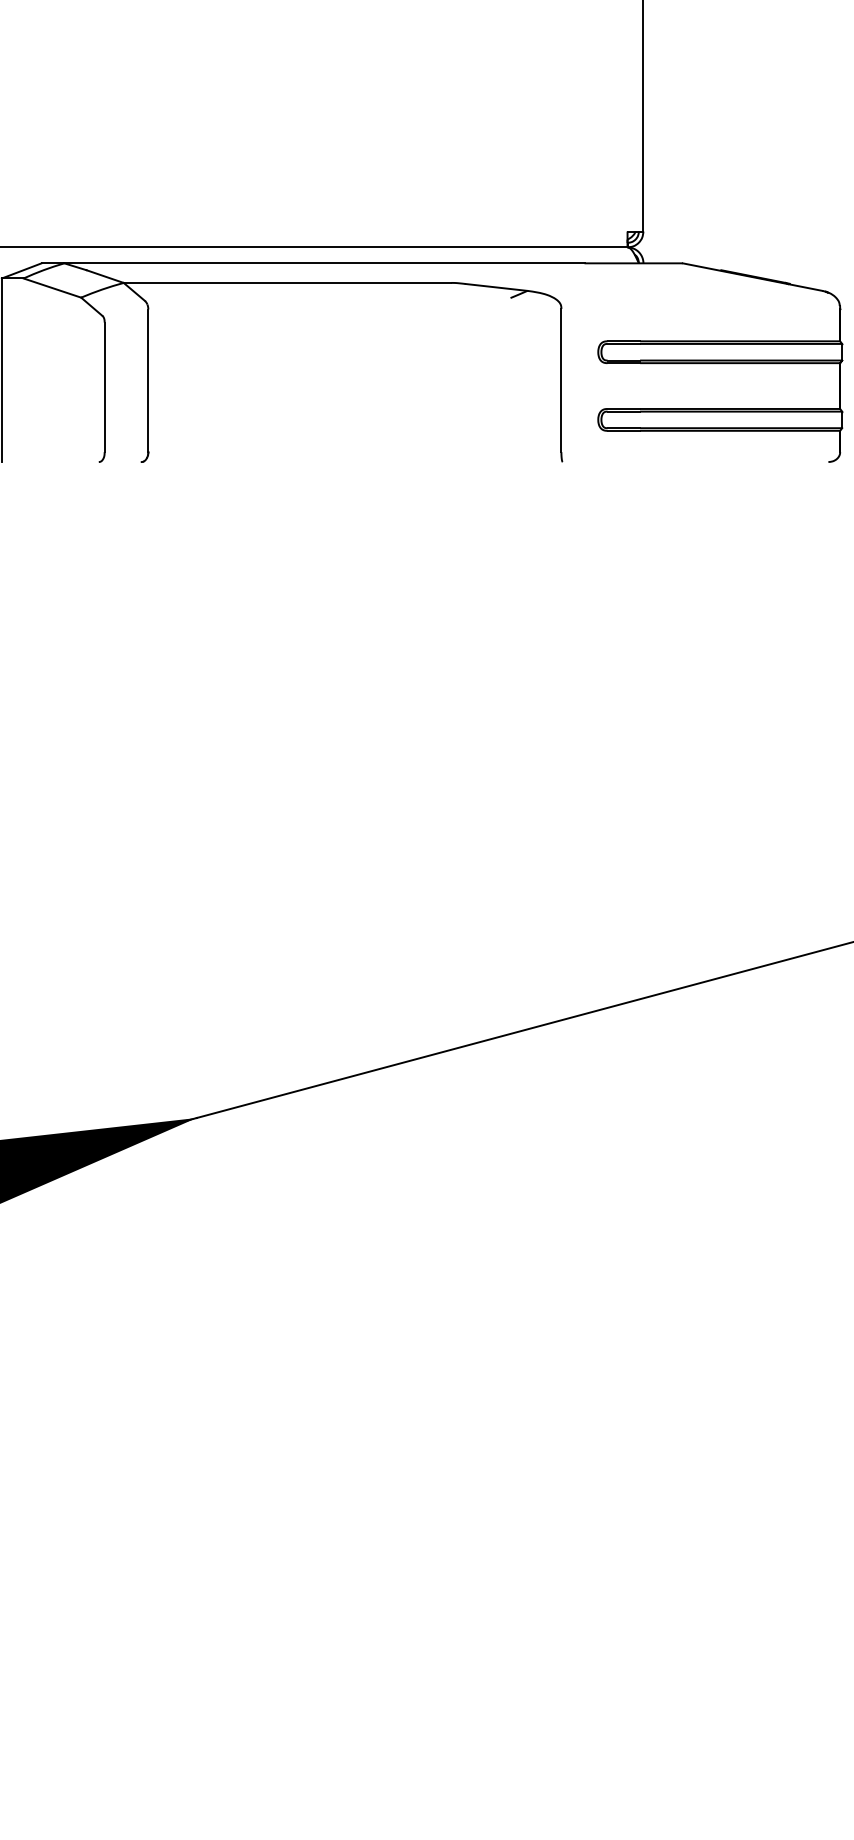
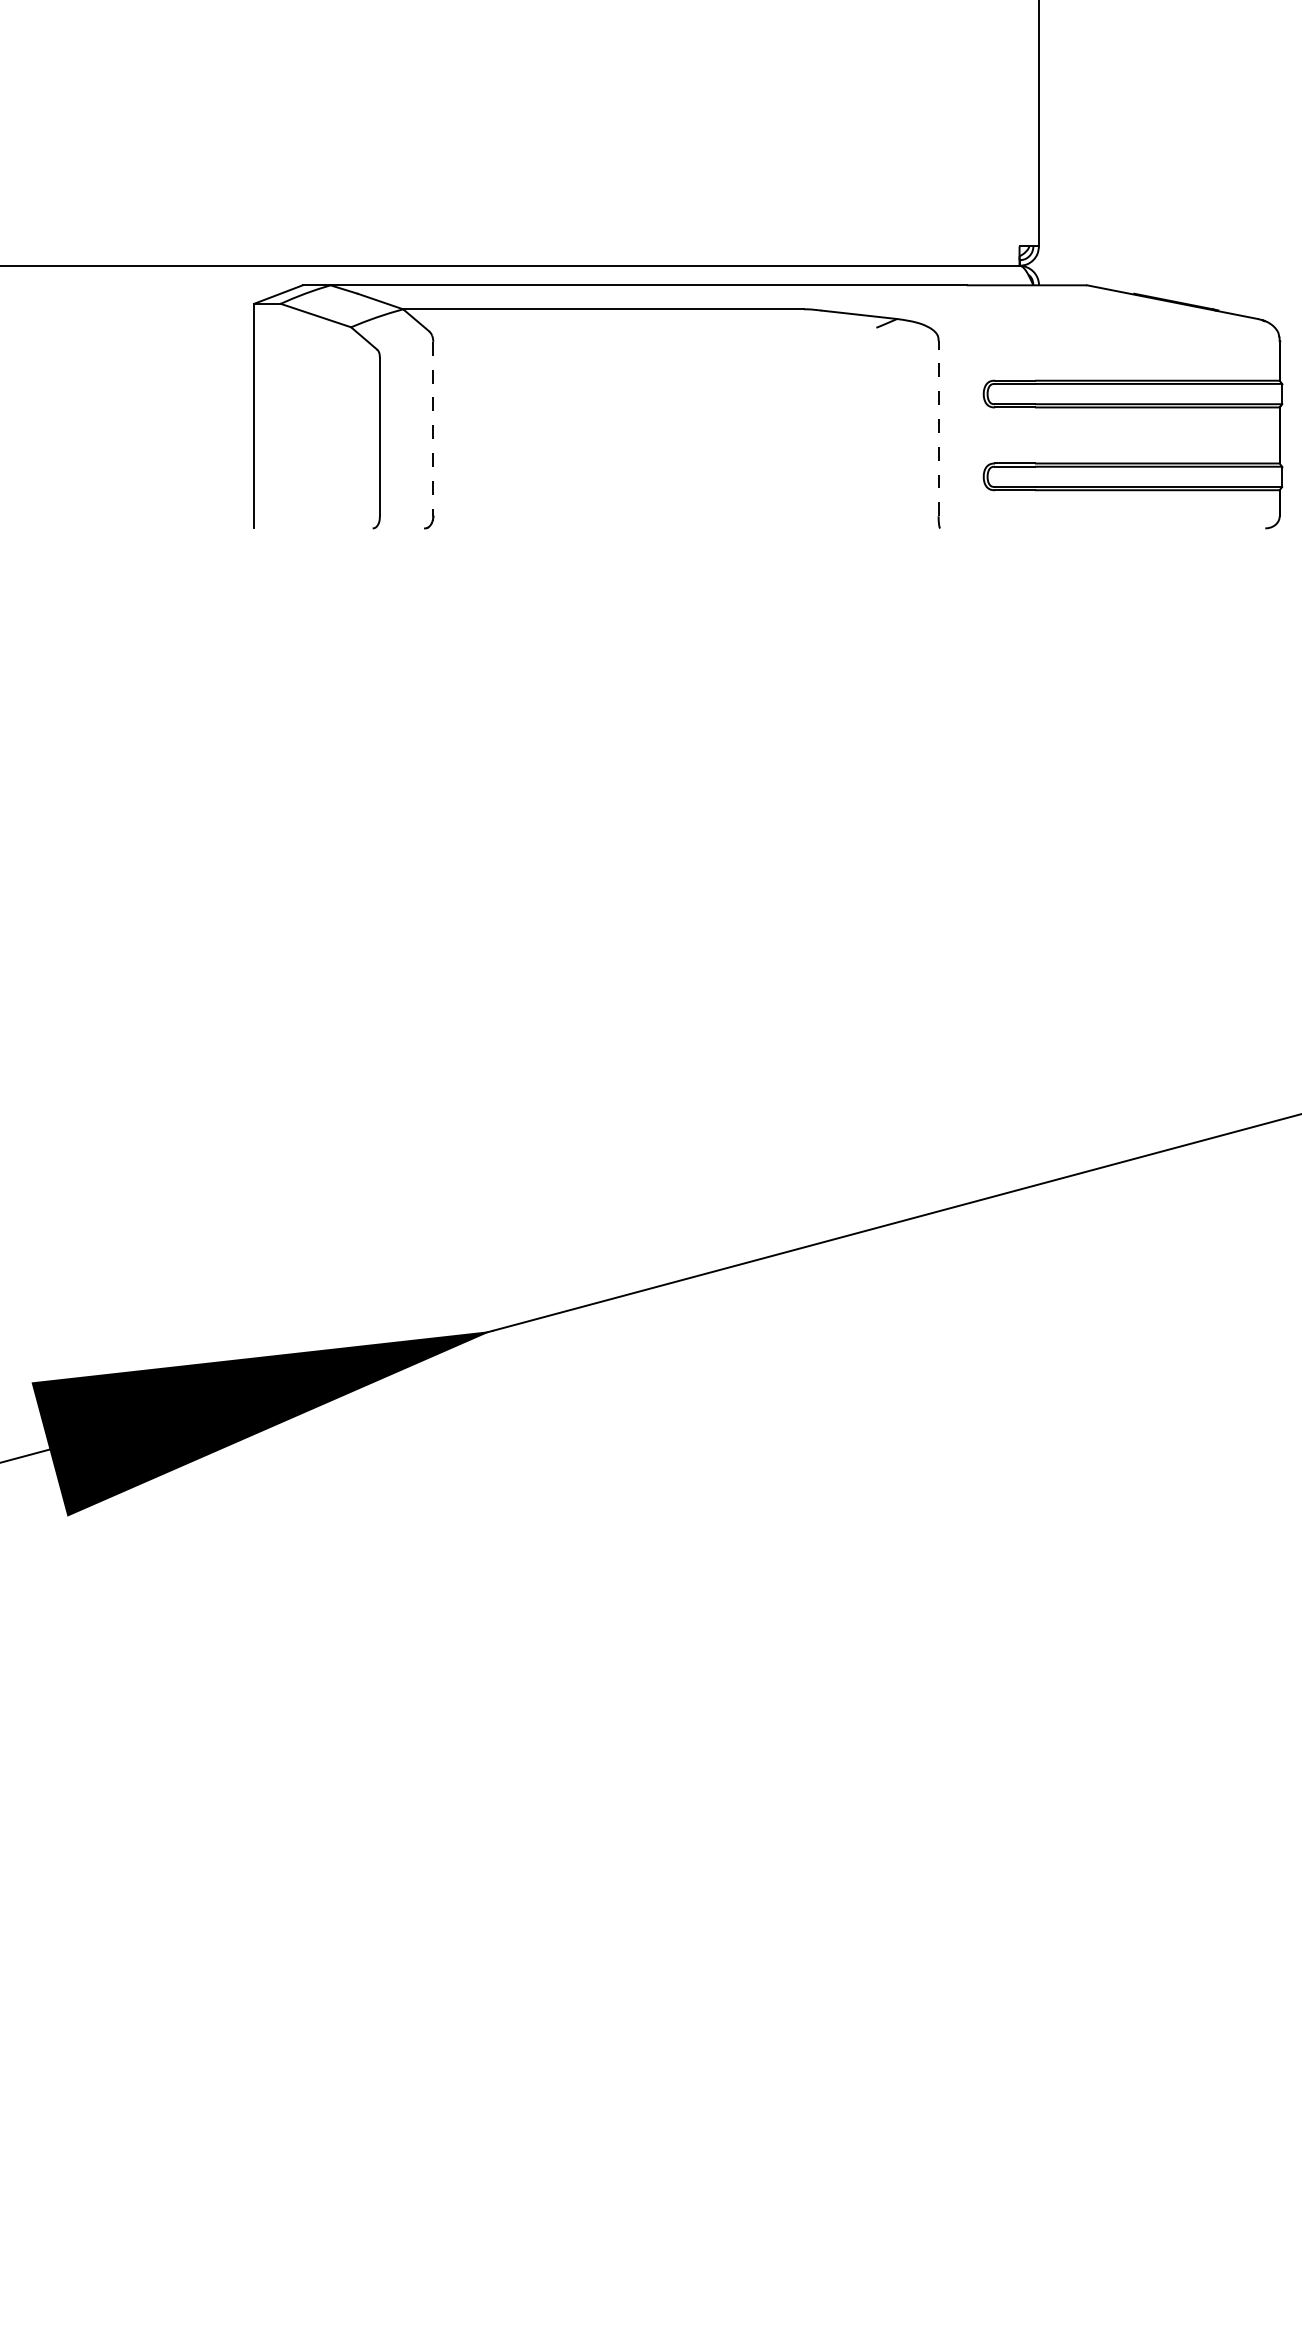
line: (561, 380) -> (938, 428), solid -> dashed
line: (148, 381) -> (433, 429), solid -> dashed

